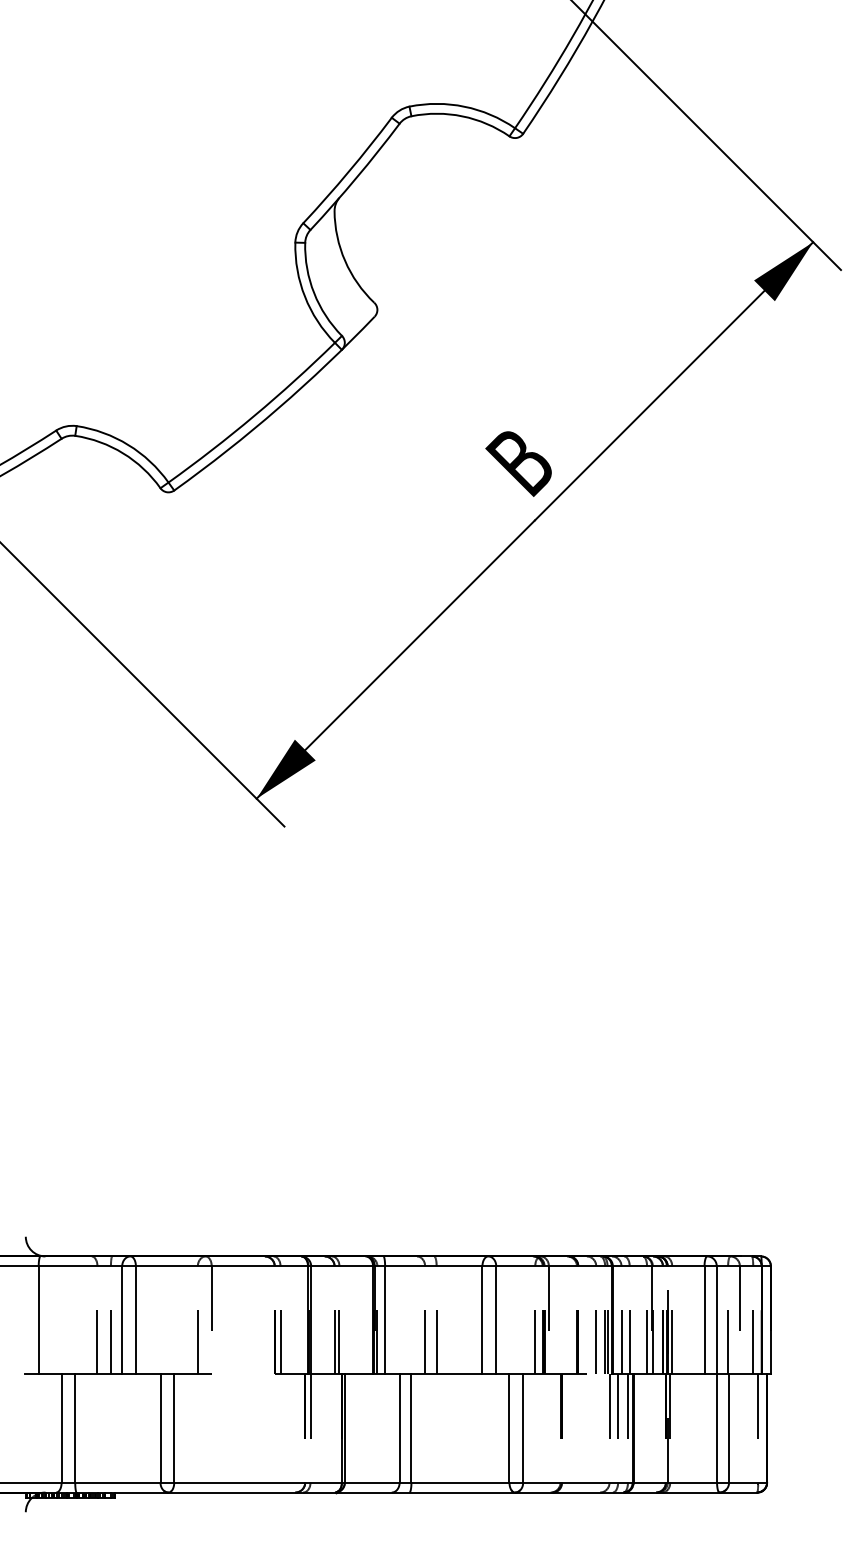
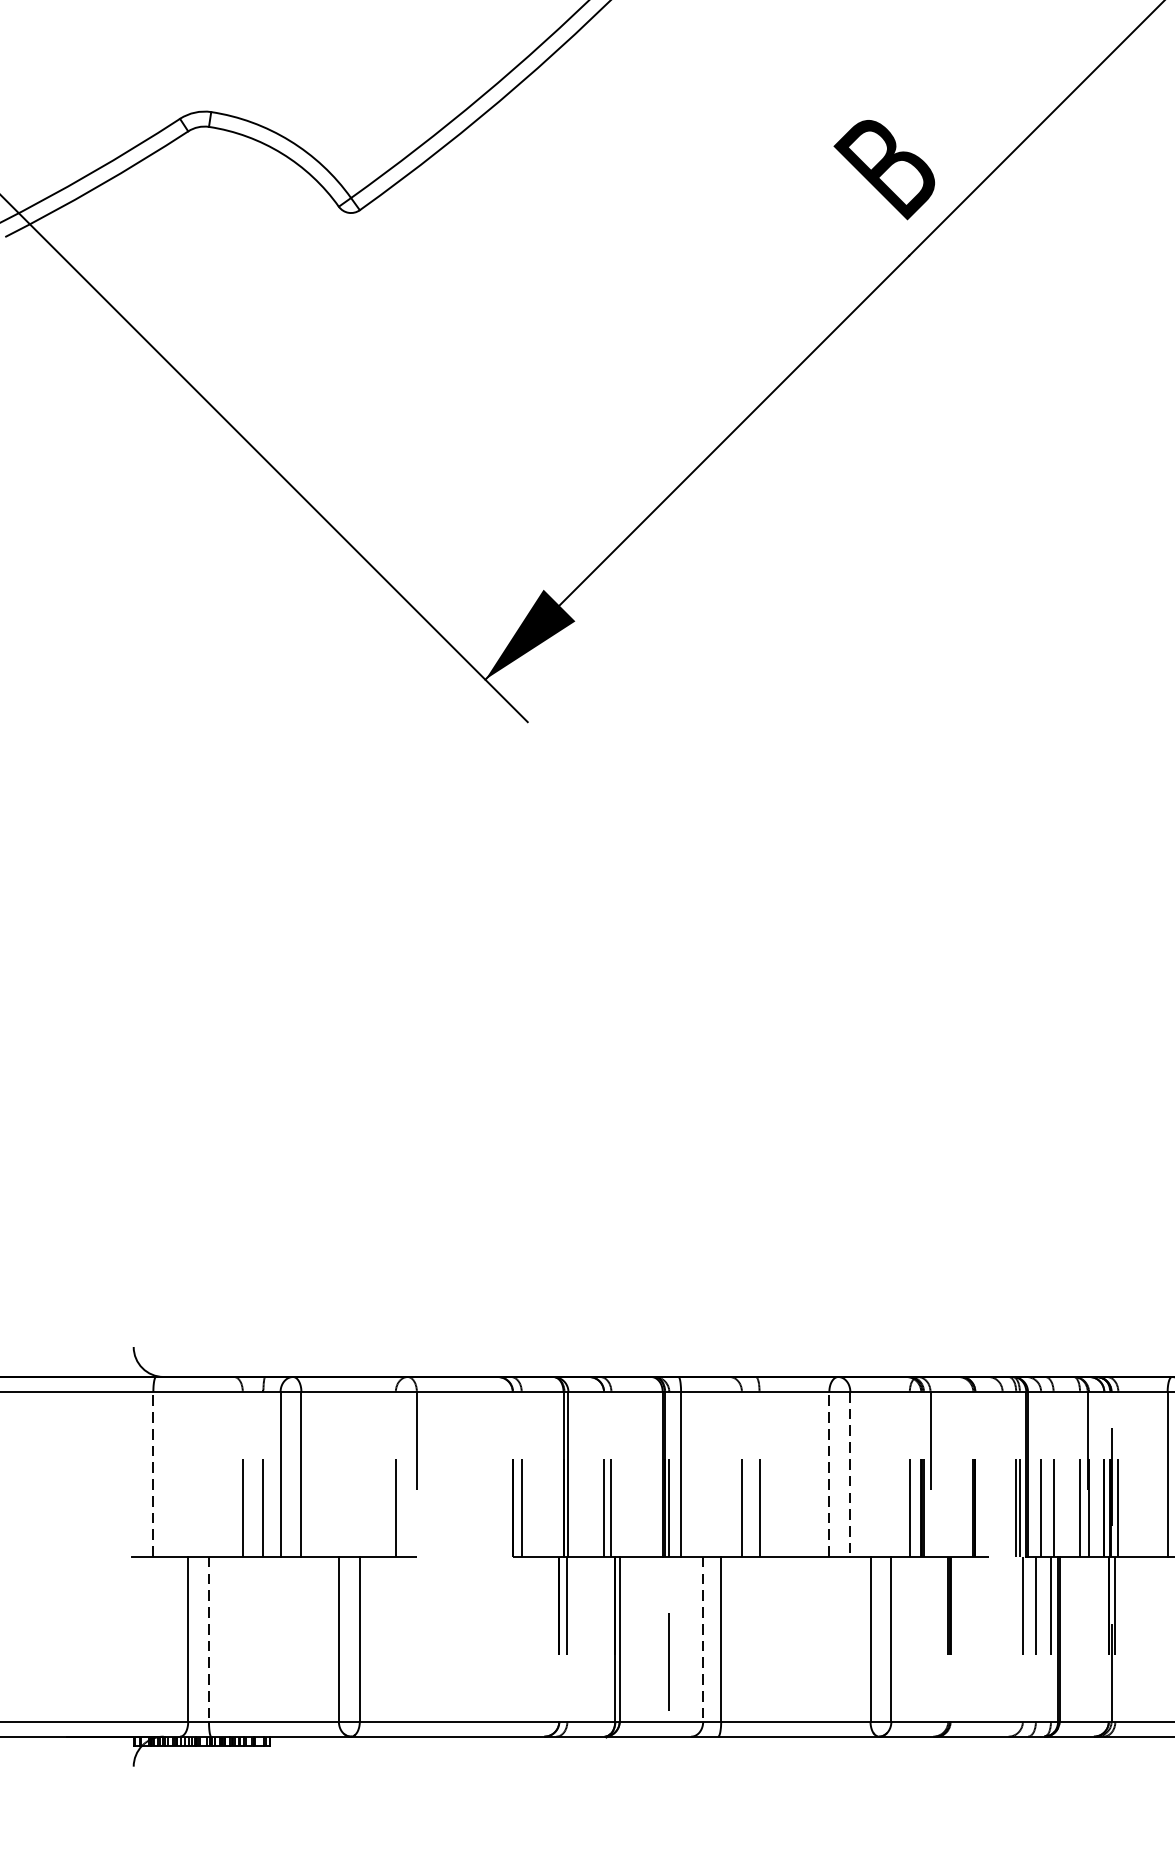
line: (38, 1319) -> (153, 1473), solid -> dashed
line: (482, 1319) -> (829, 1473), solid -> dashed
line: (496, 1320) -> (850, 1474), solid -> dashed
line: (595, 1341) -> (667, 1660), moved
line: (75, 1429) -> (209, 1640), solid -> dashed
line: (399, 1429) -> (702, 1640), solid -> dashed

